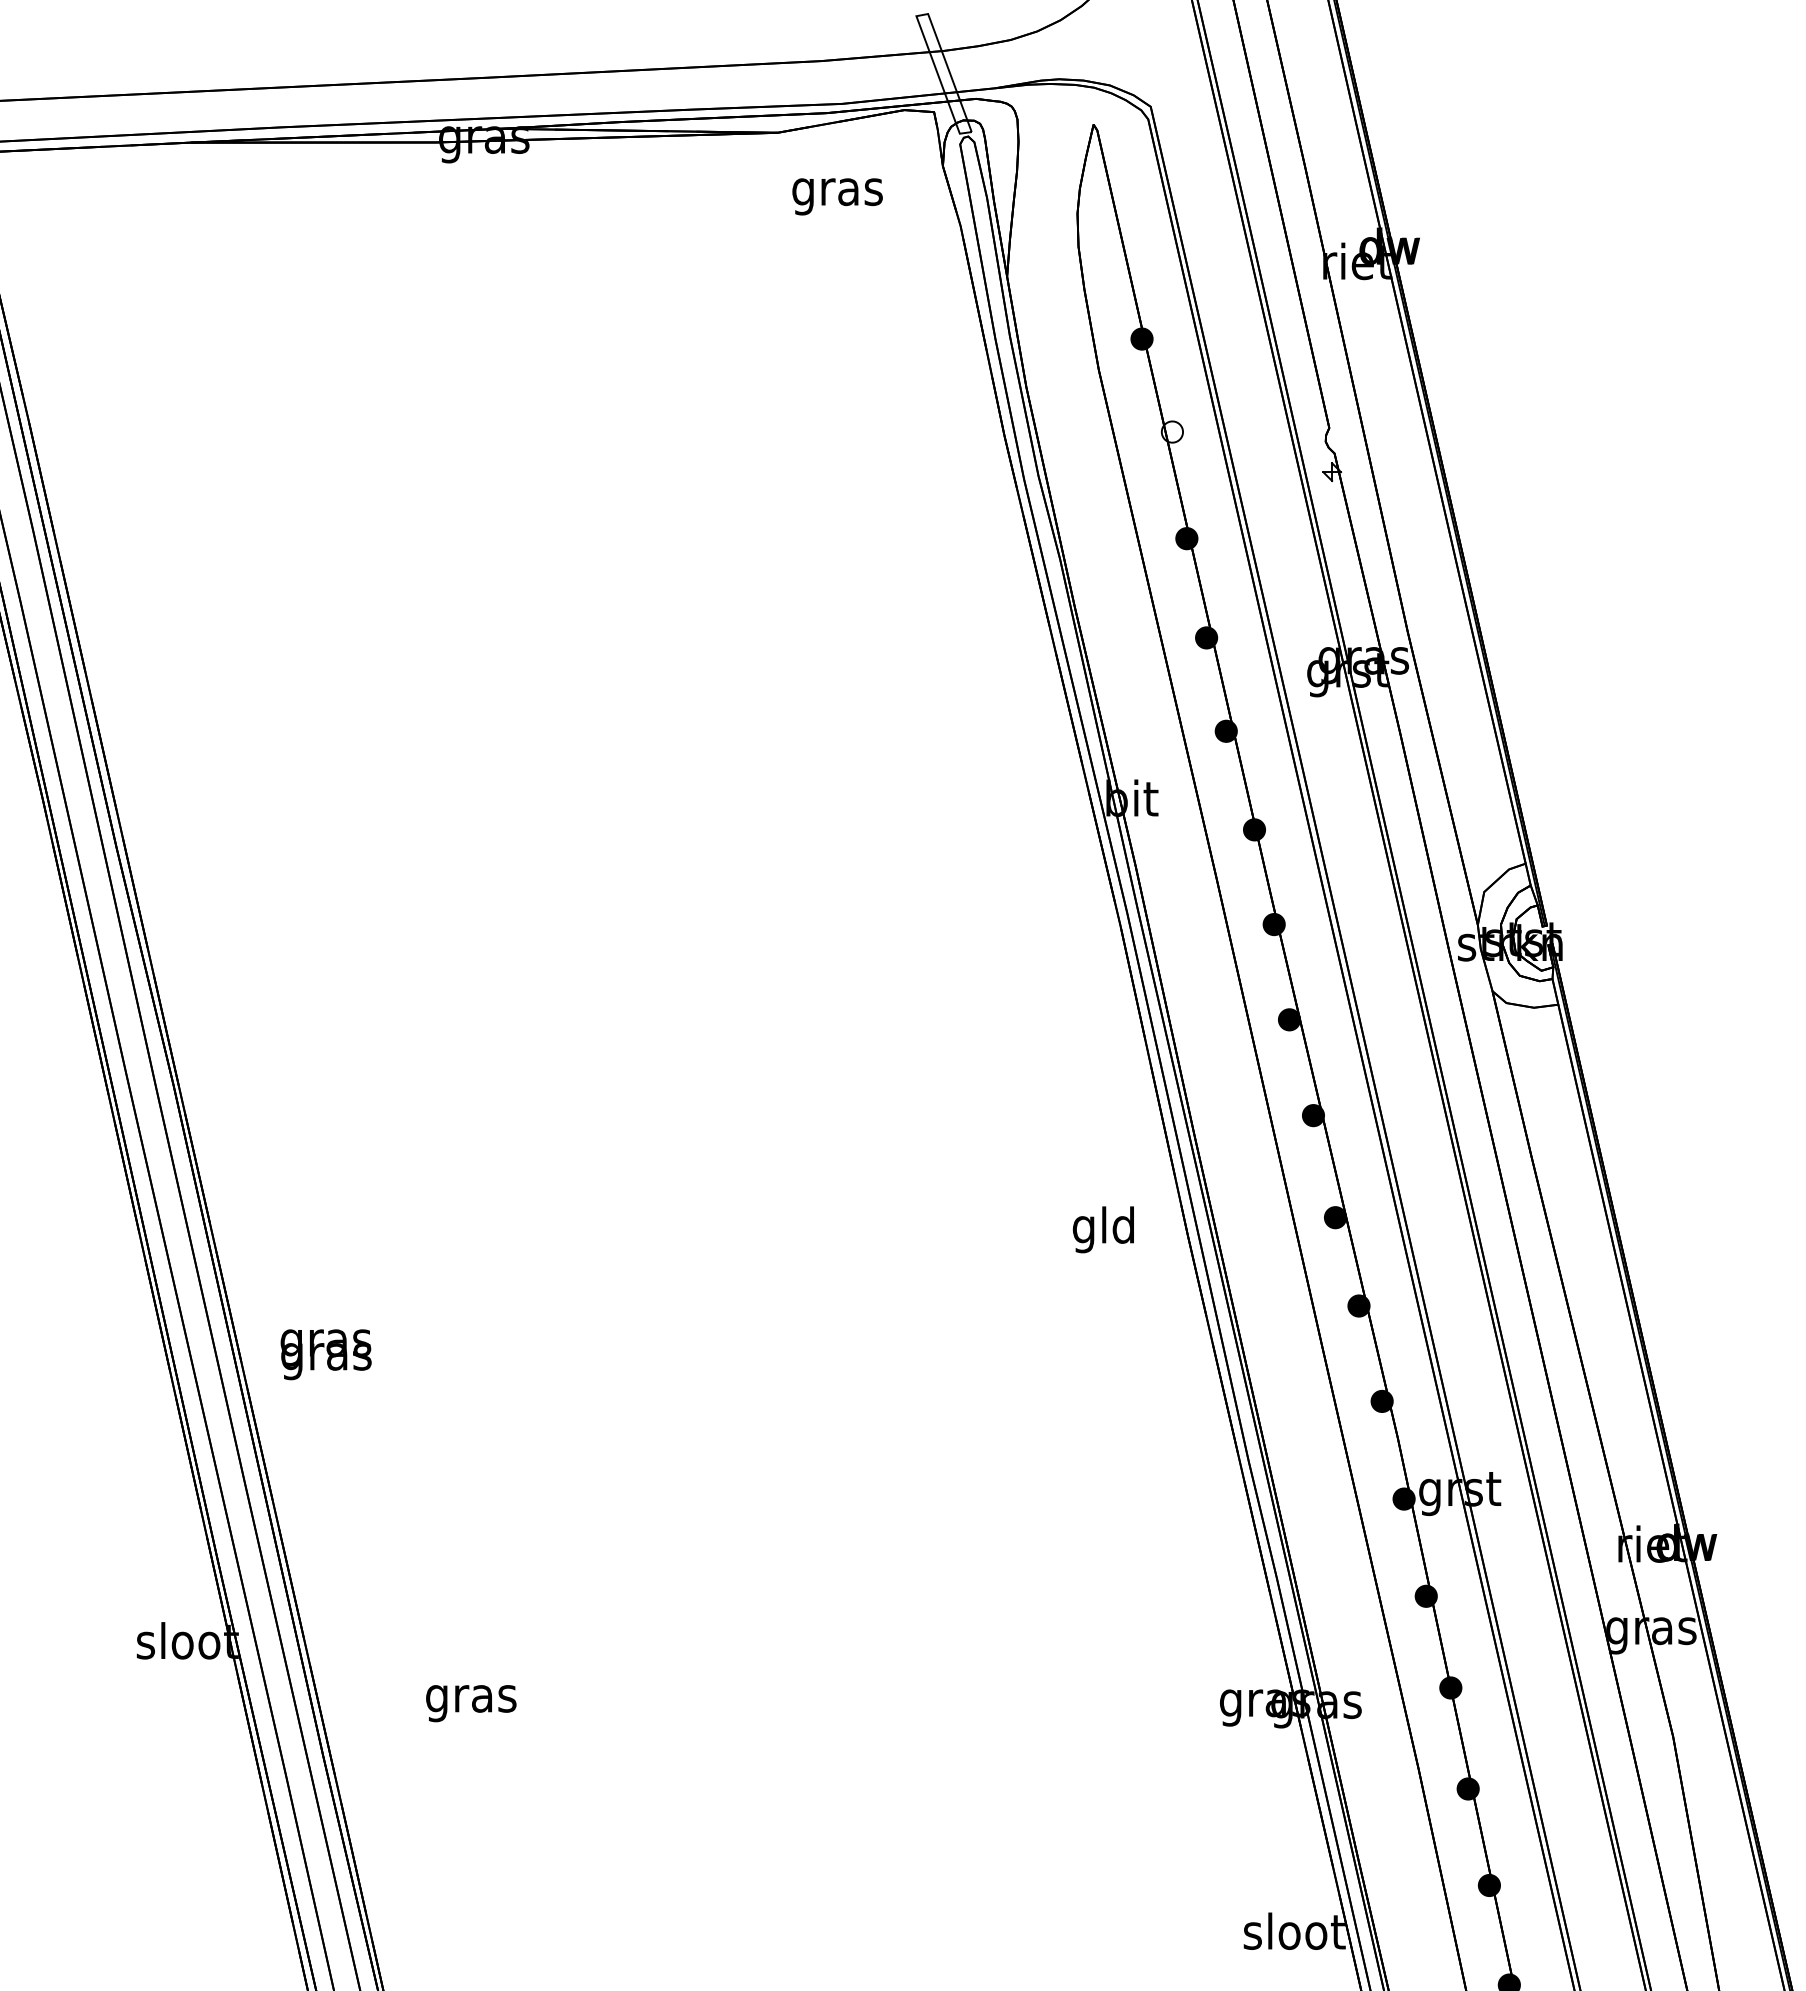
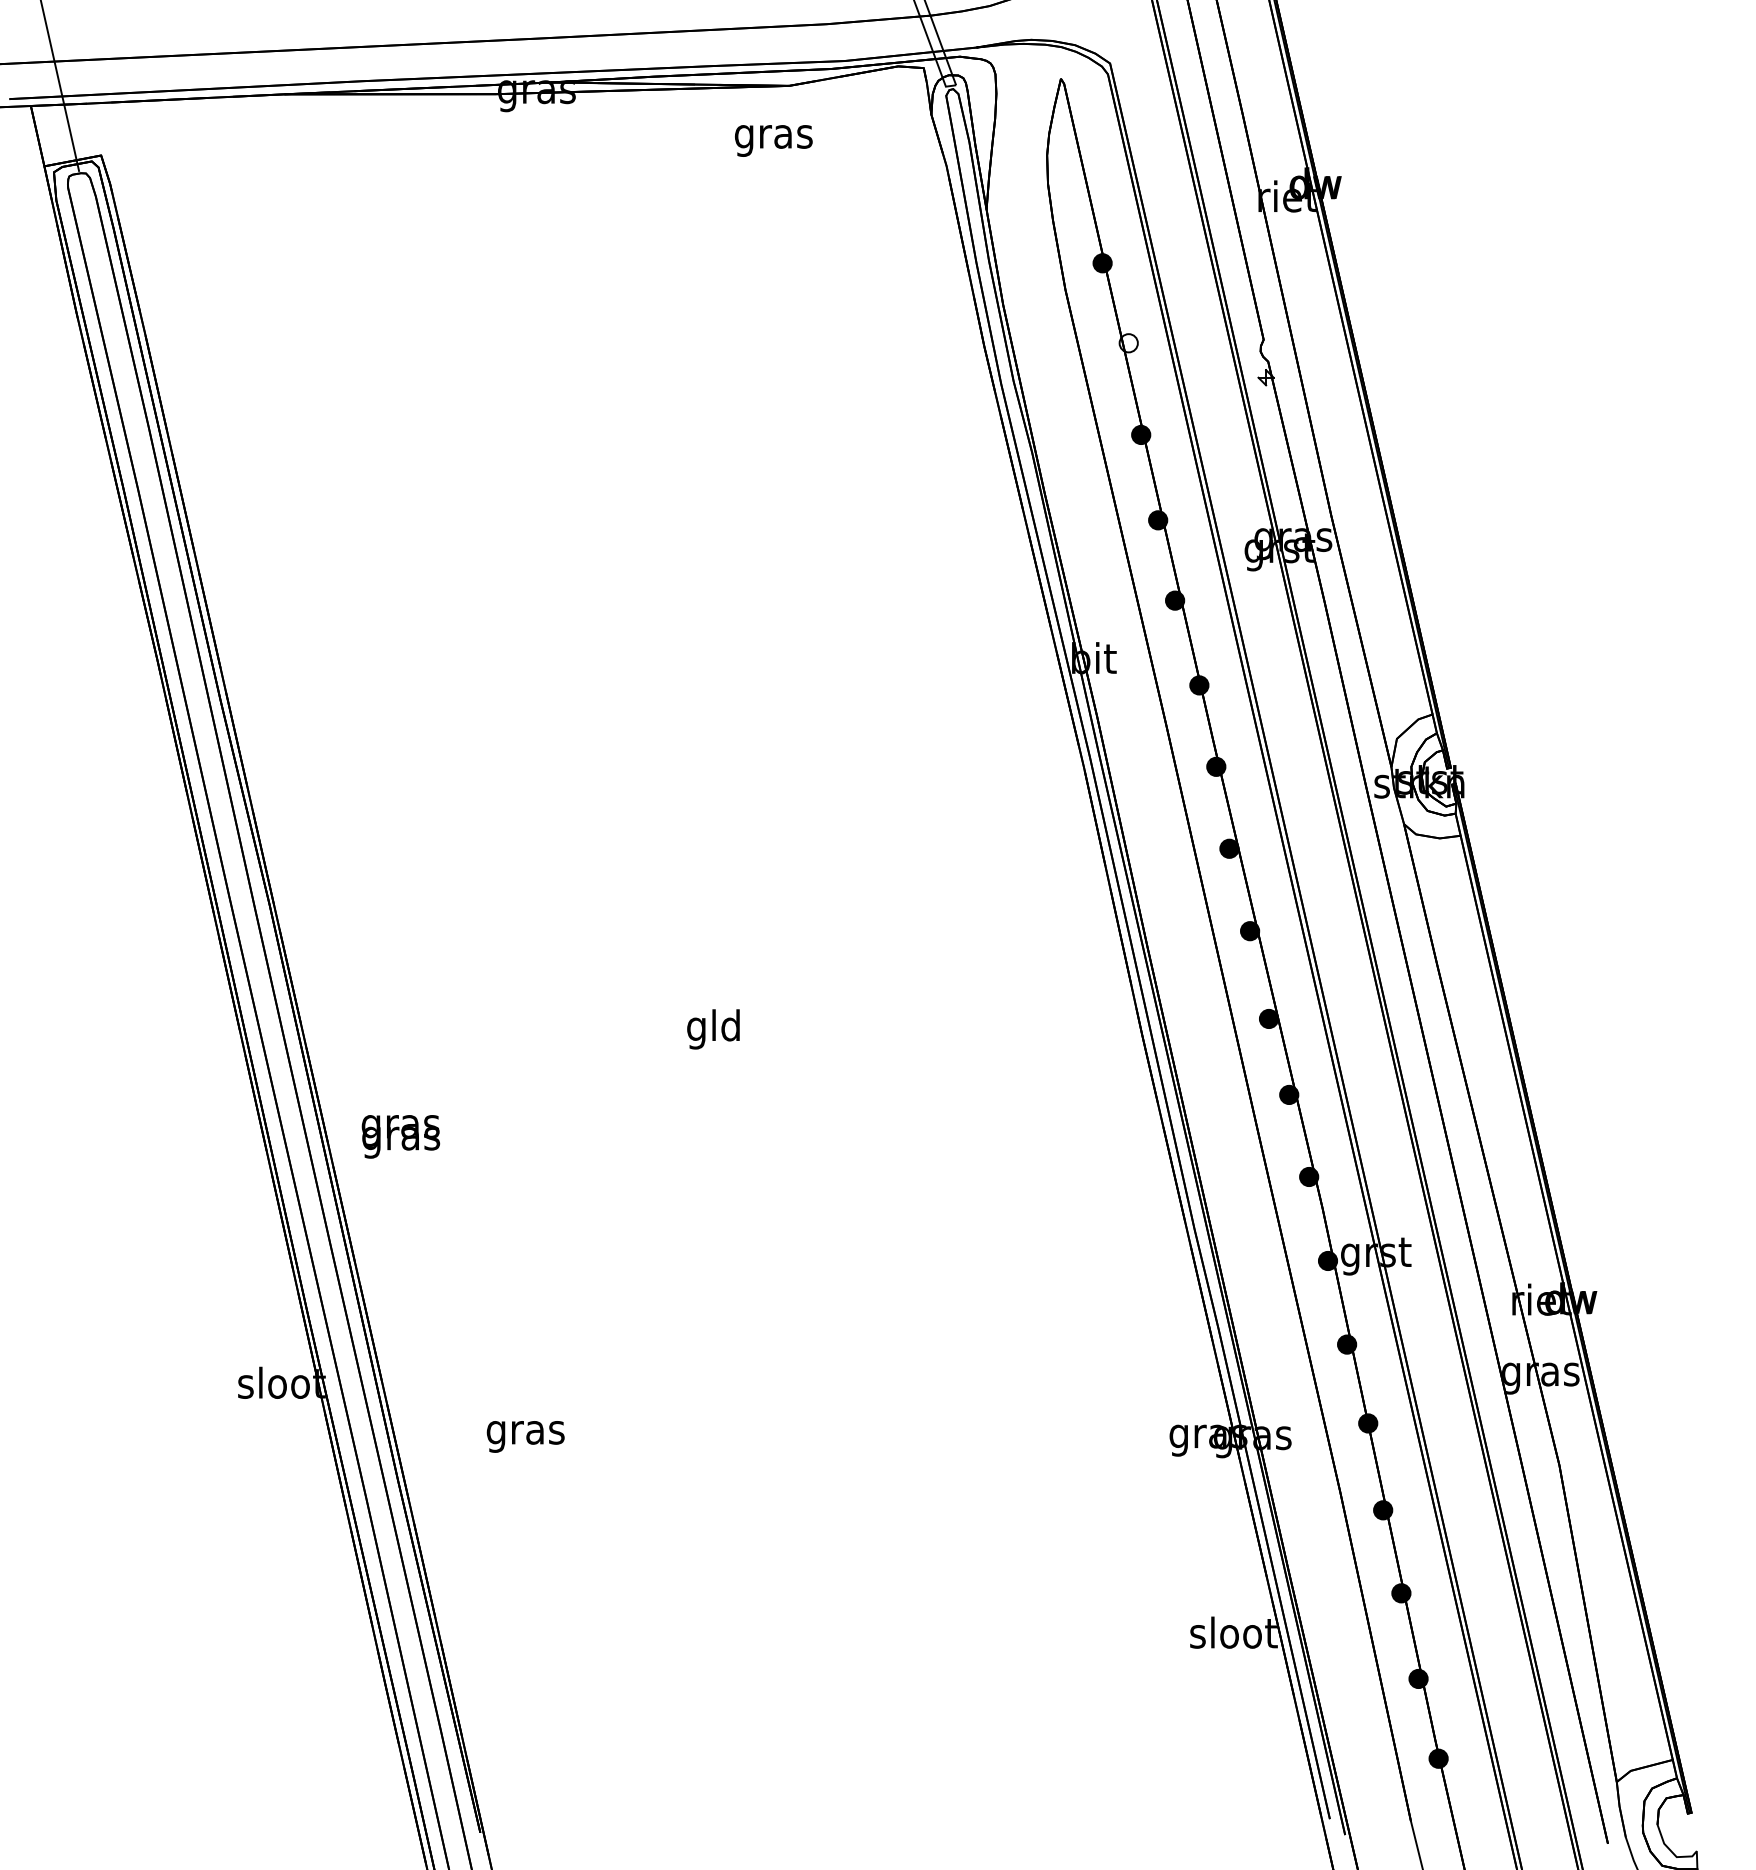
text: (837, 196) -> (773, 140), moved
text: (1103, 1229) -> (713, 1029), moved

